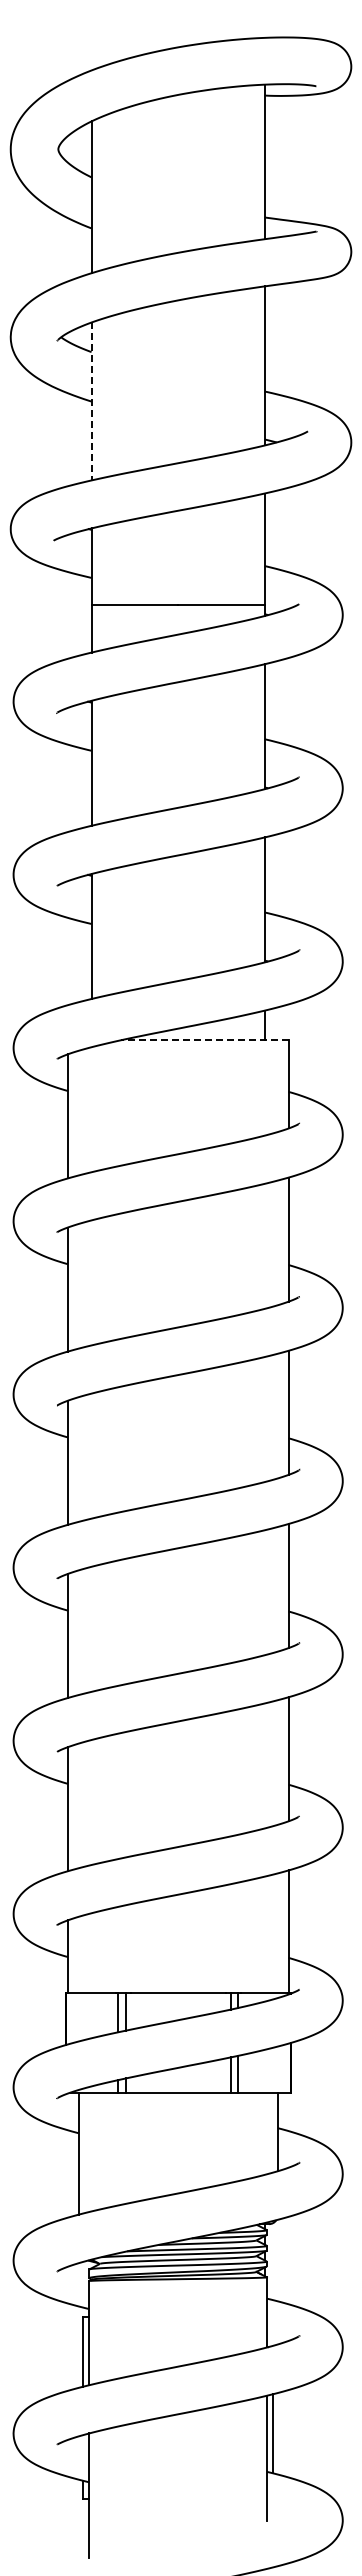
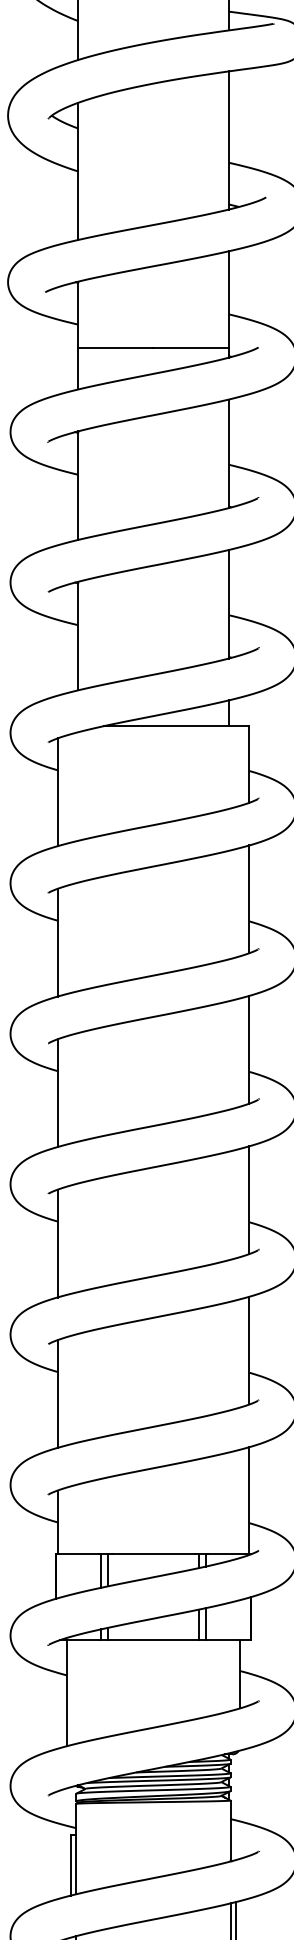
line: (91, 401) -> (78, 171), dashed -> solid
line: (204, 1040) -> (176, 726), dashed -> solid

